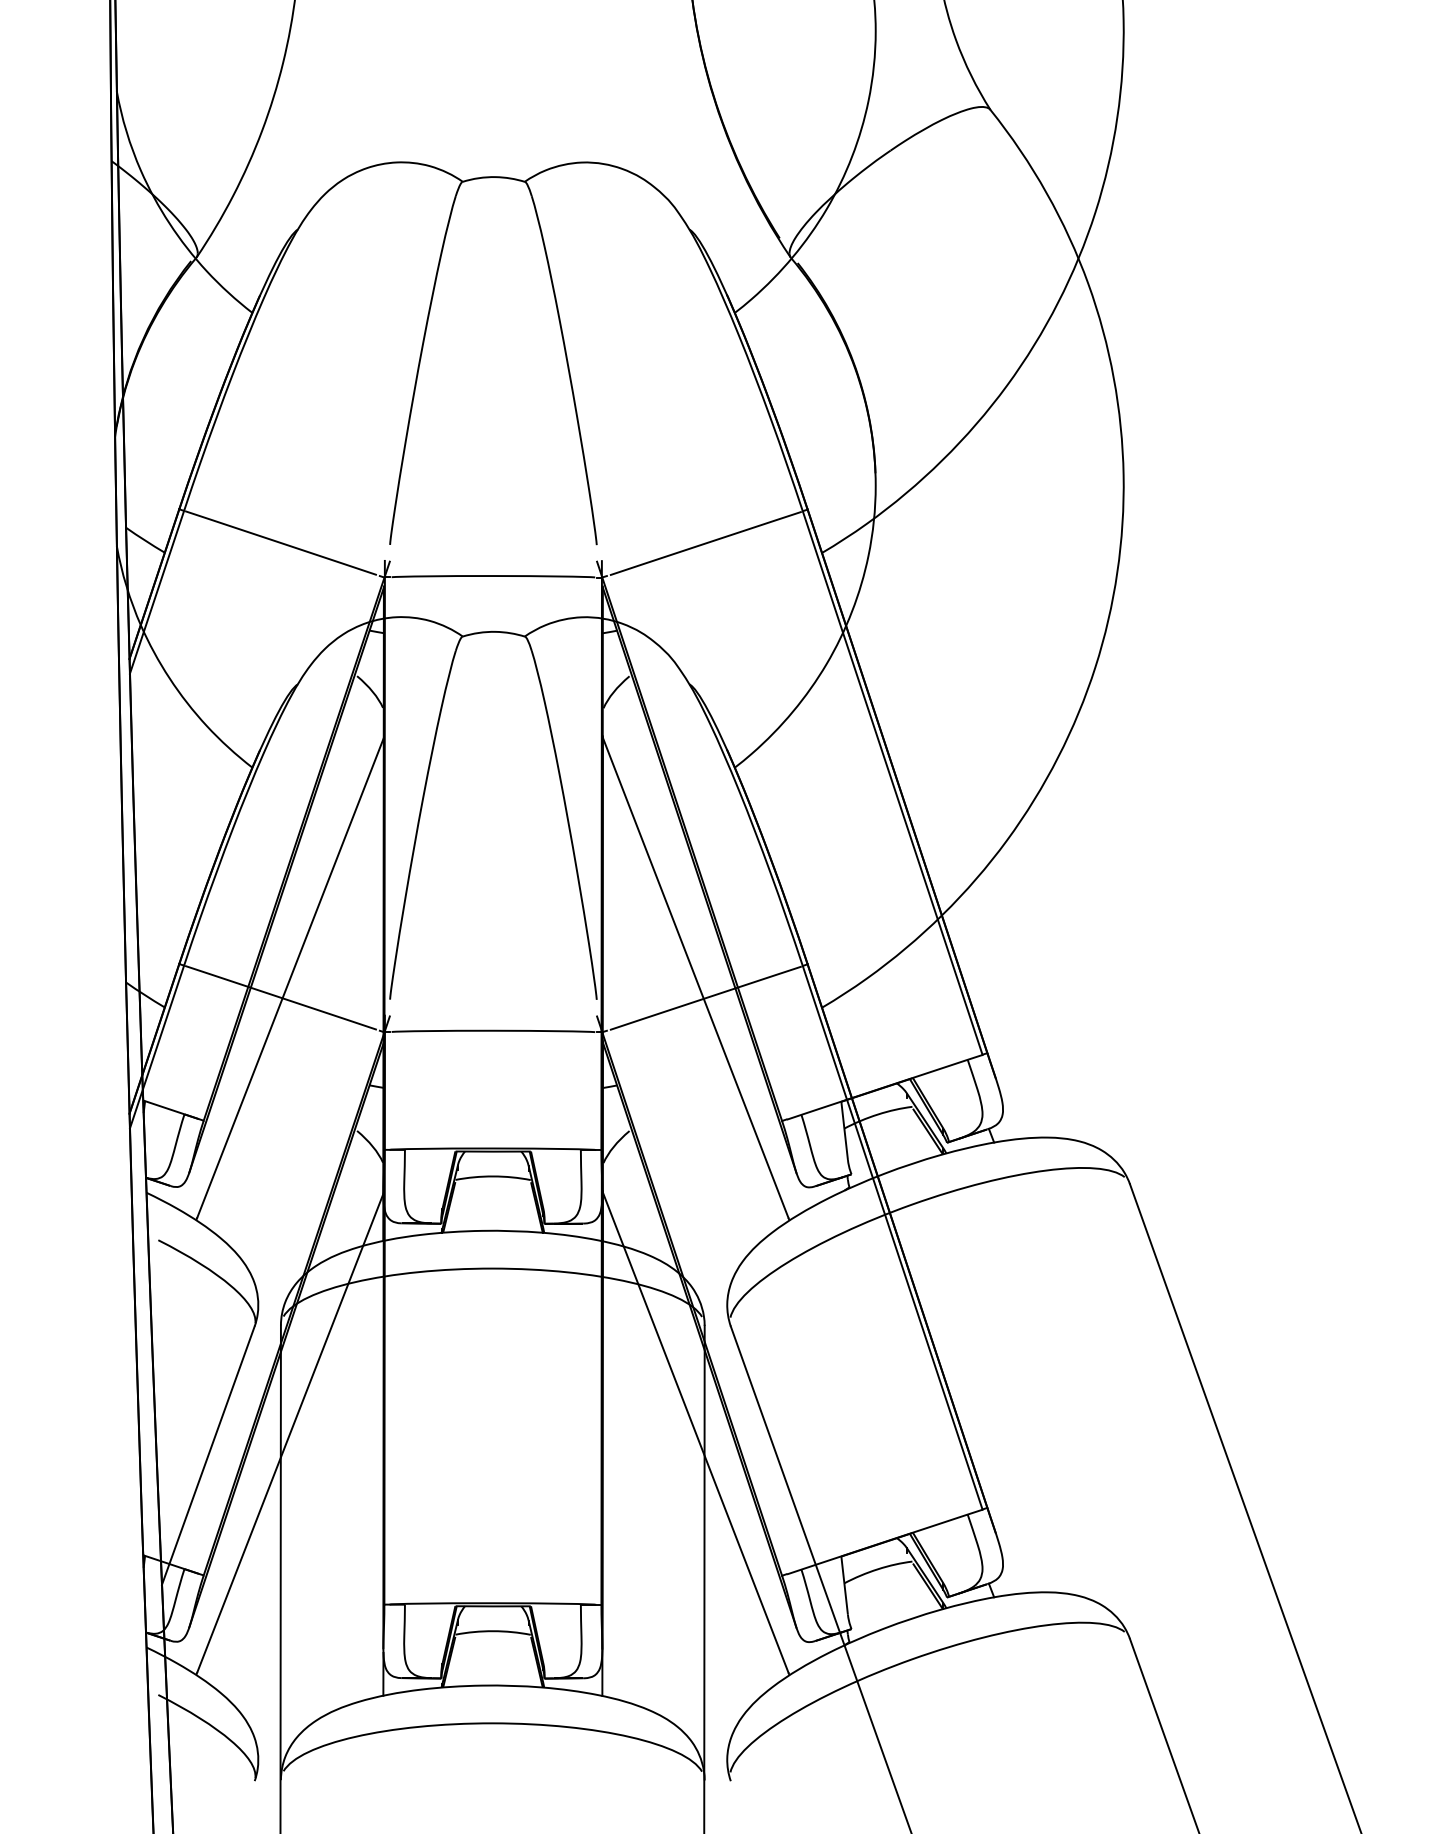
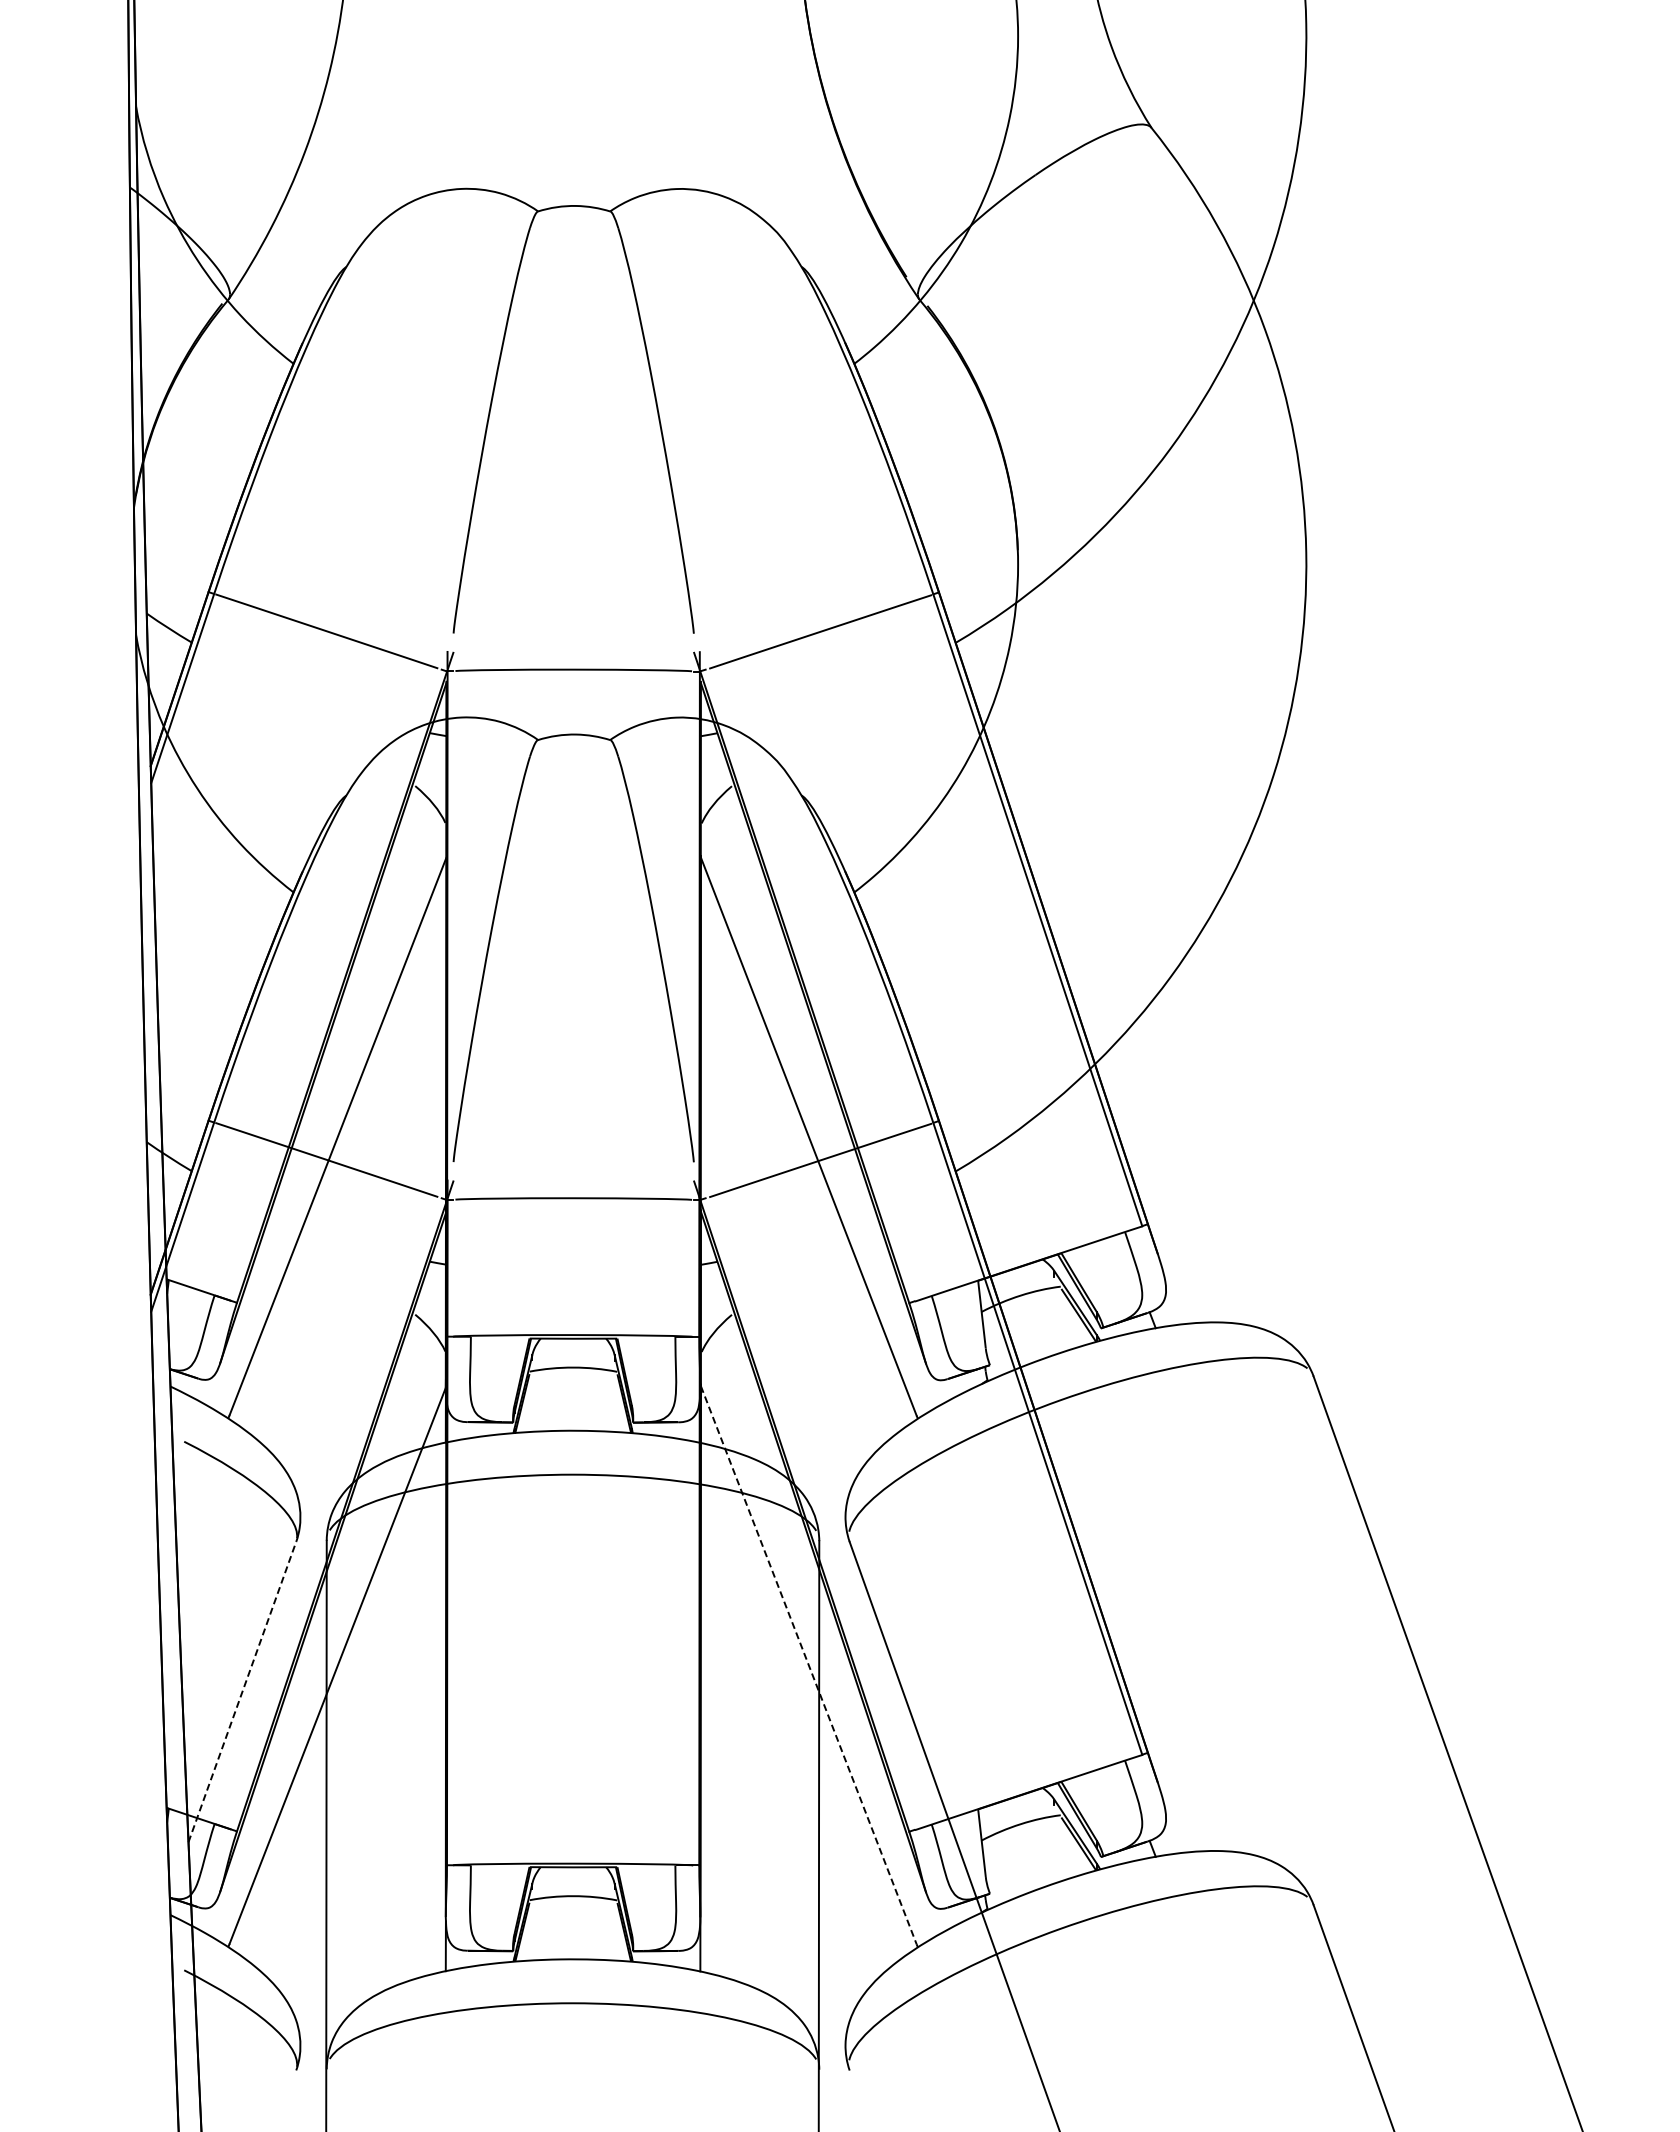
line: (695, 1432) -> (808, 1665), solid -> dashed
line: (208, 1455) -> (242, 1692), solid -> dashed

